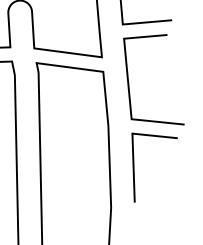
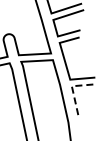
line: (131, 144) -> (72, 91), solid -> dashed

